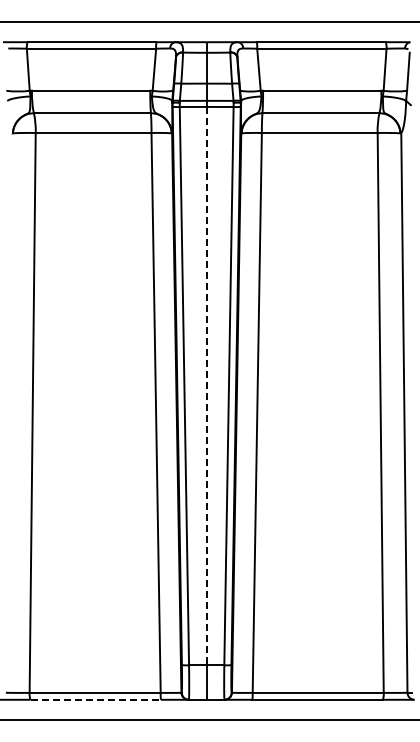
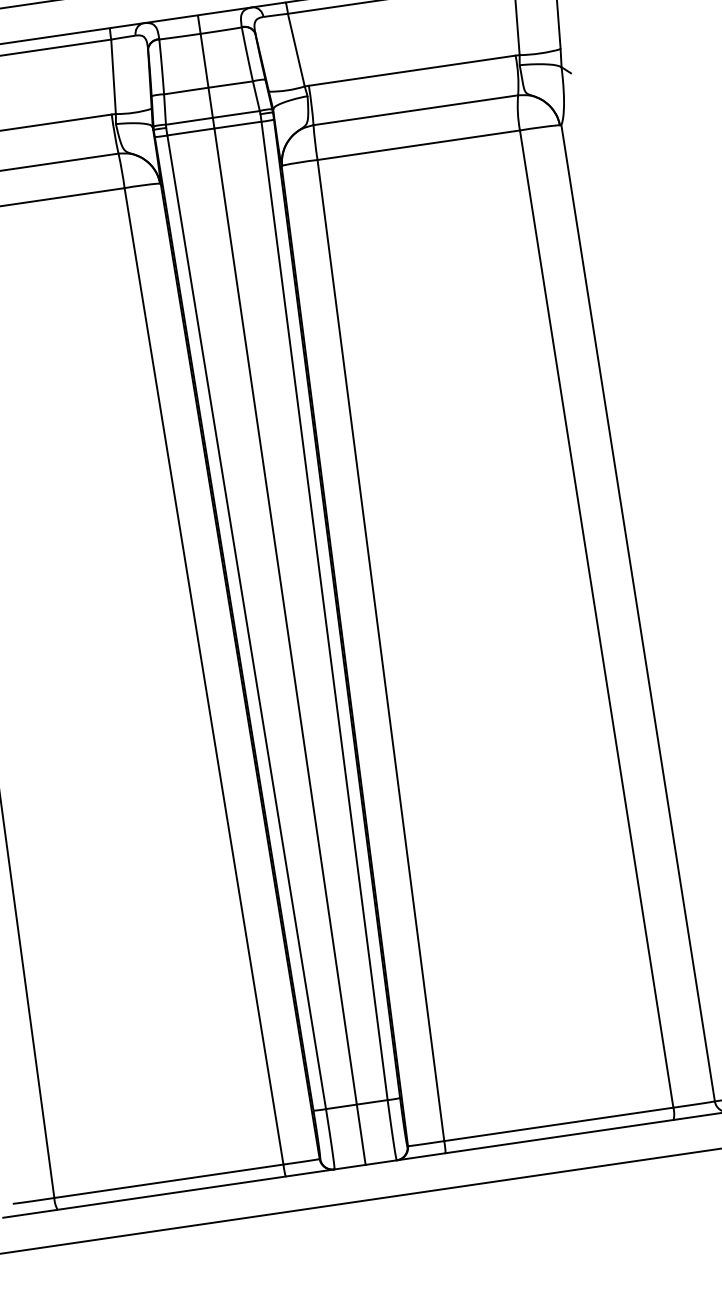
line: (206, 386) -> (285, 617), dashed -> solid
line: (96, 699) -> (172, 1192), dashed -> solid

